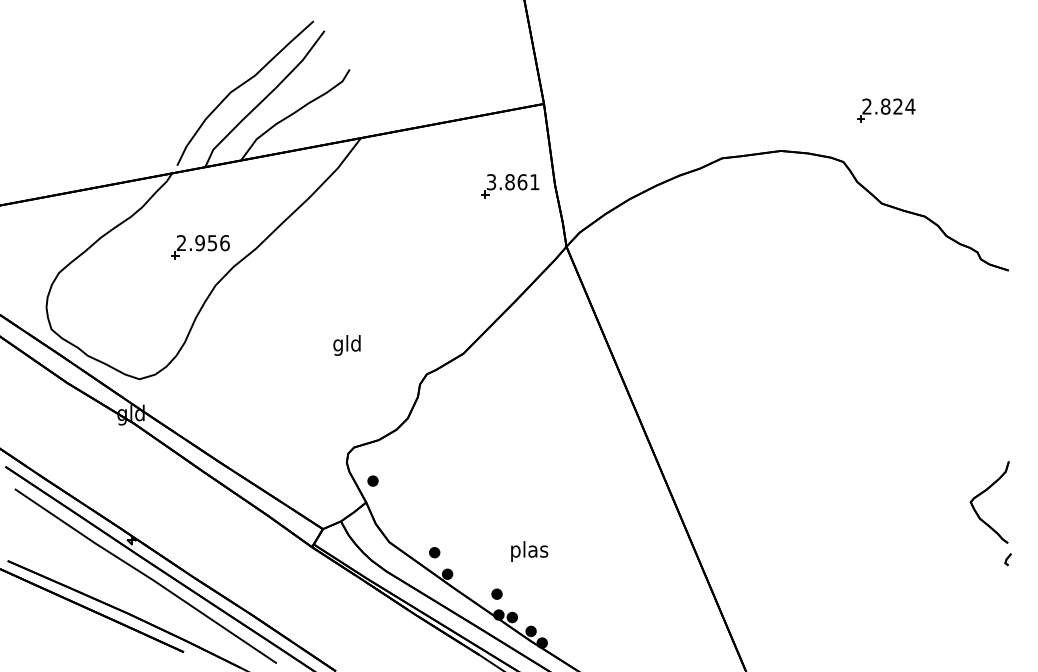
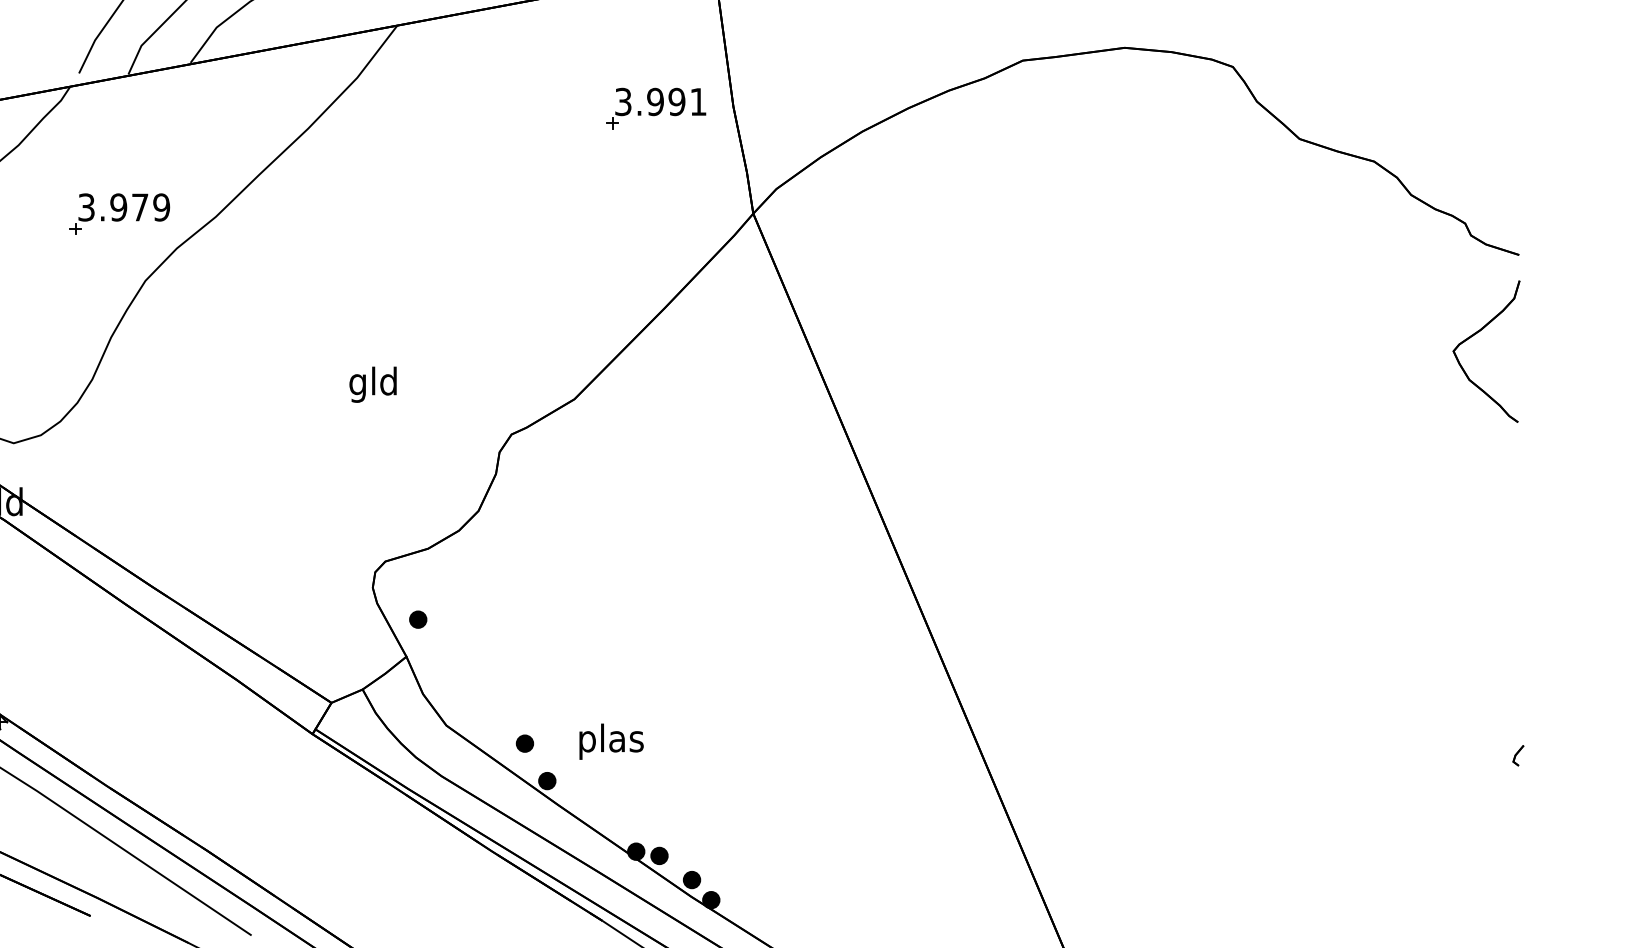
text: (516, 182) -> (666, 102), 3.861 -> 3.991
text: (203, 243) -> (124, 208), 2.956 -> 3.979
part: (983, 493) -> (1475, 336), moved
text: (529, 551) -> (611, 741), moved
part: (496, 593) -> (632, 814), removed

